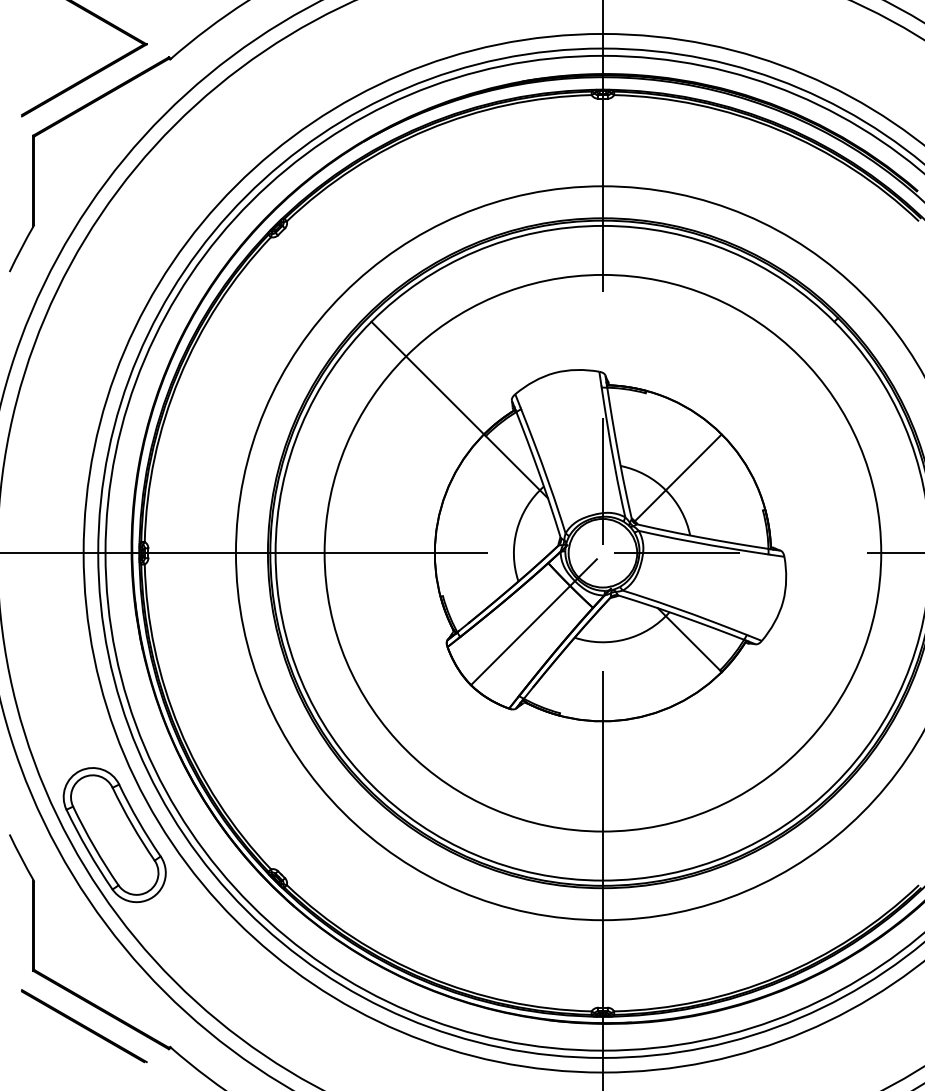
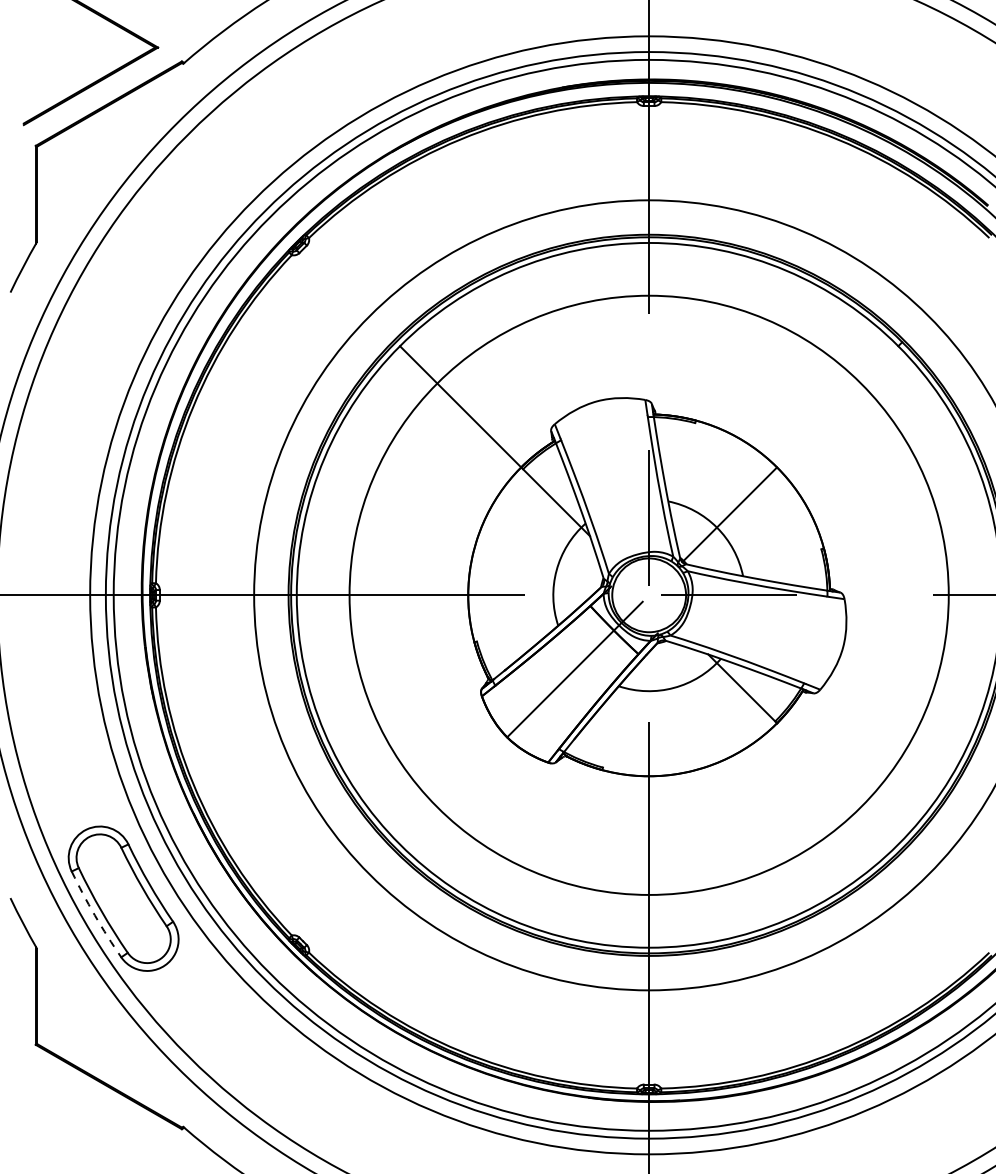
arc: (88, 850) -> (95, 915), solid -> dashed
line: (84, 1026) -> (91, 1104), removed

